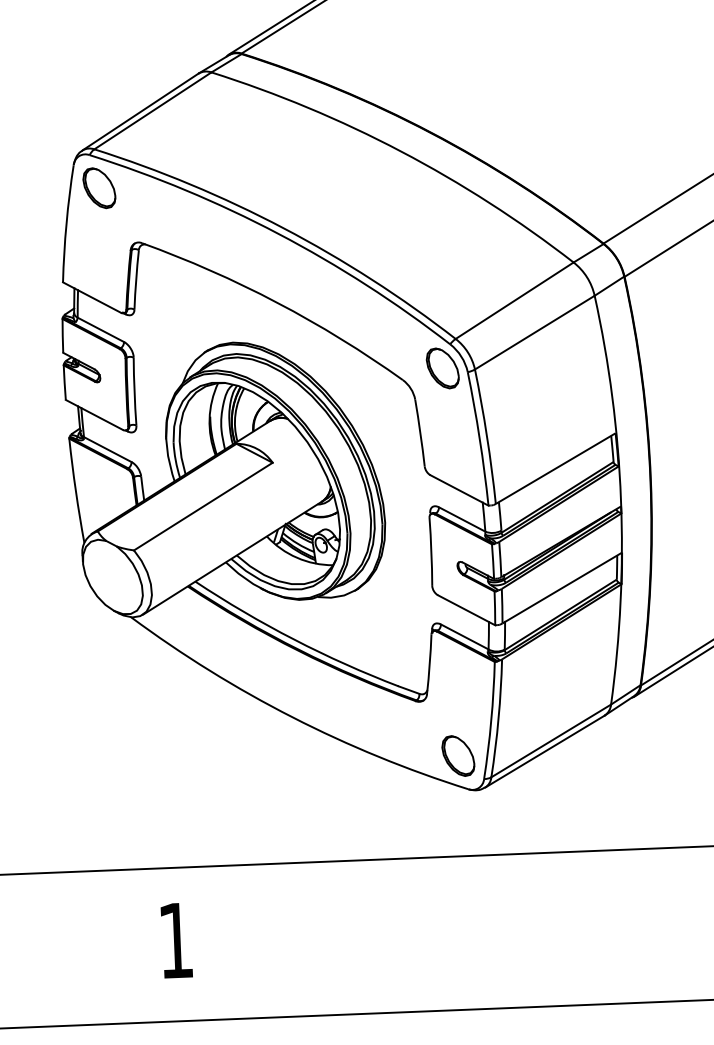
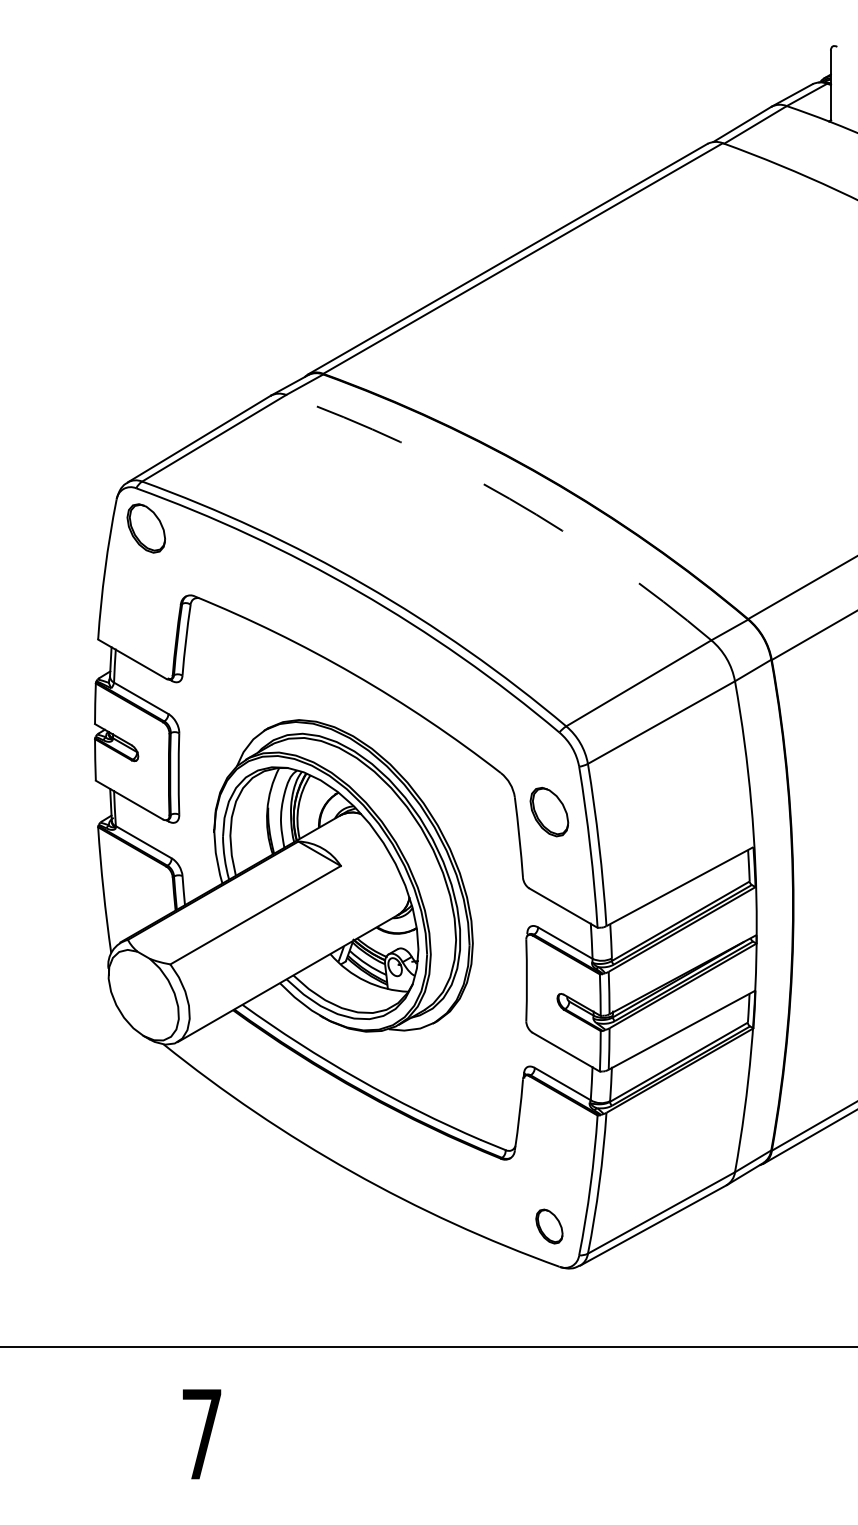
arc: (400, 151) -> (509, 498), solid -> dashed
part: (442, 368) -> (549, 812), moved
part: (458, 755) -> (549, 1226), size x0.7
text: (175, 940) -> (201, 1434), 1 -> 7

